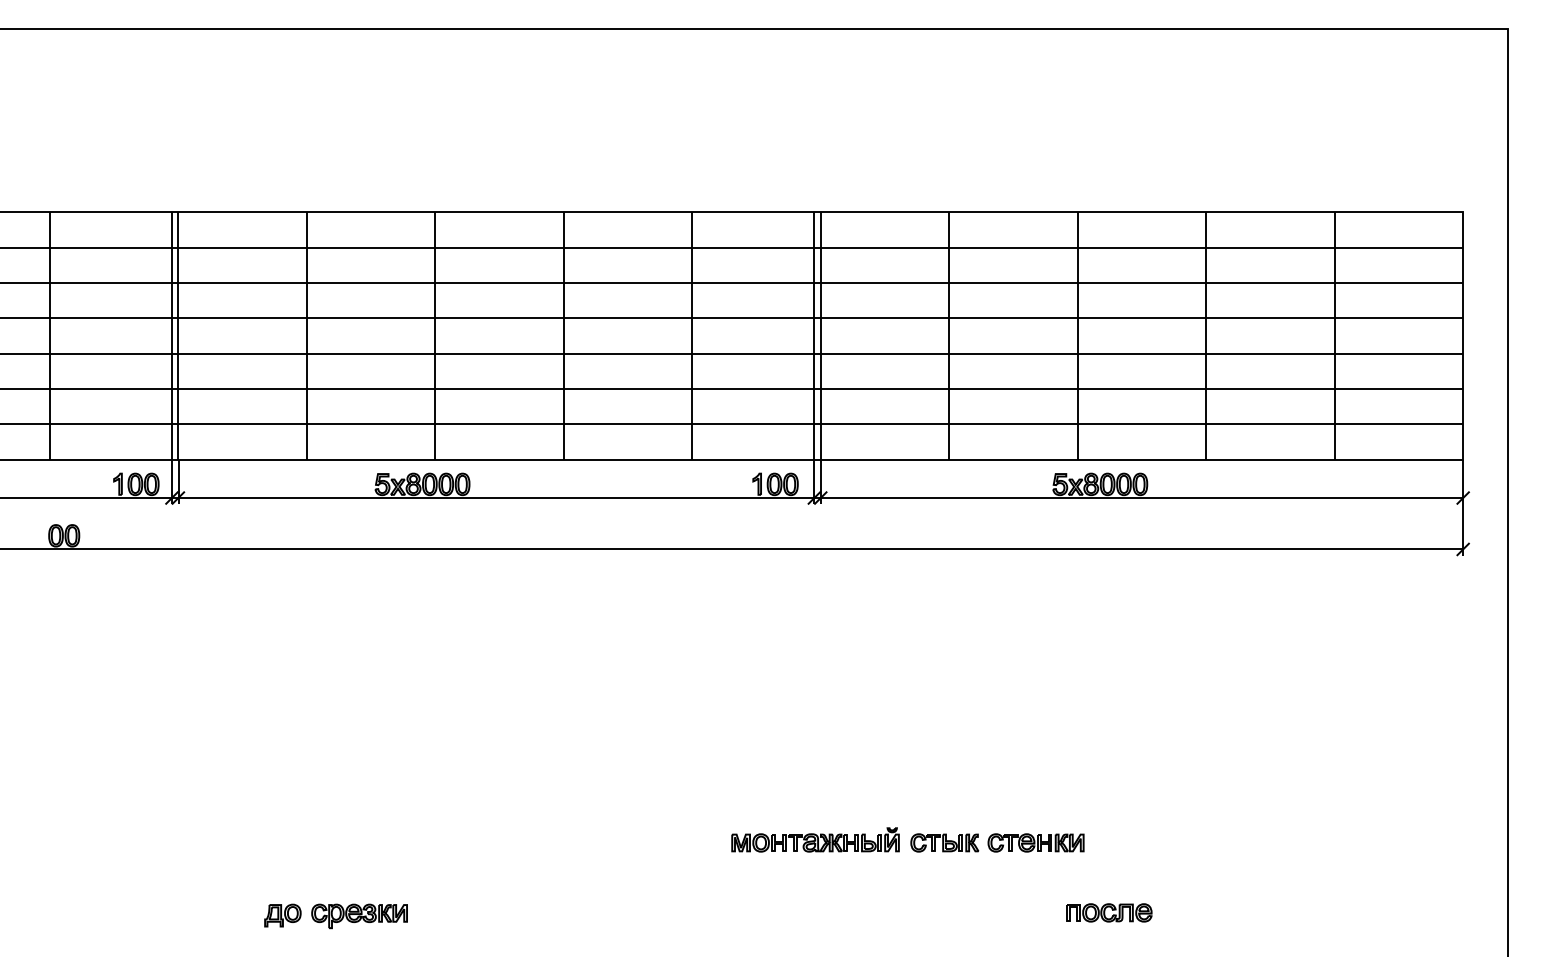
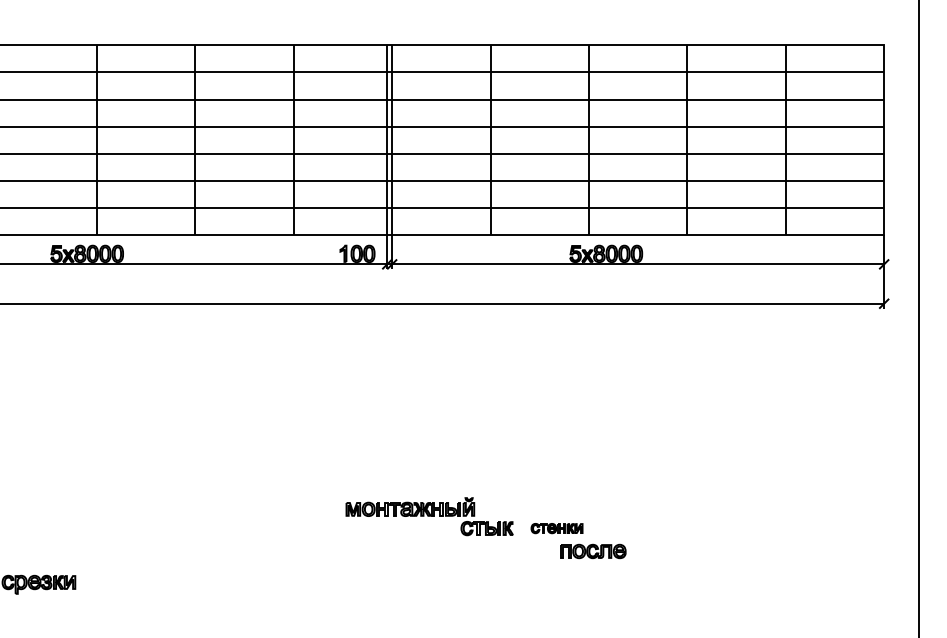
part: (815, 839) -> (410, 506), moved
part: (1035, 842) -> (556, 528), size x0.7
part: (1109, 912) -> (593, 551), moved

